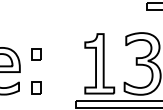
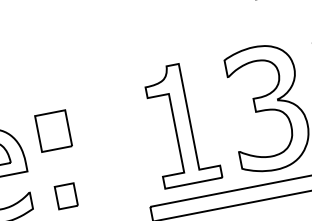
part: (36, 54) -> (53, 130), size x1.6

